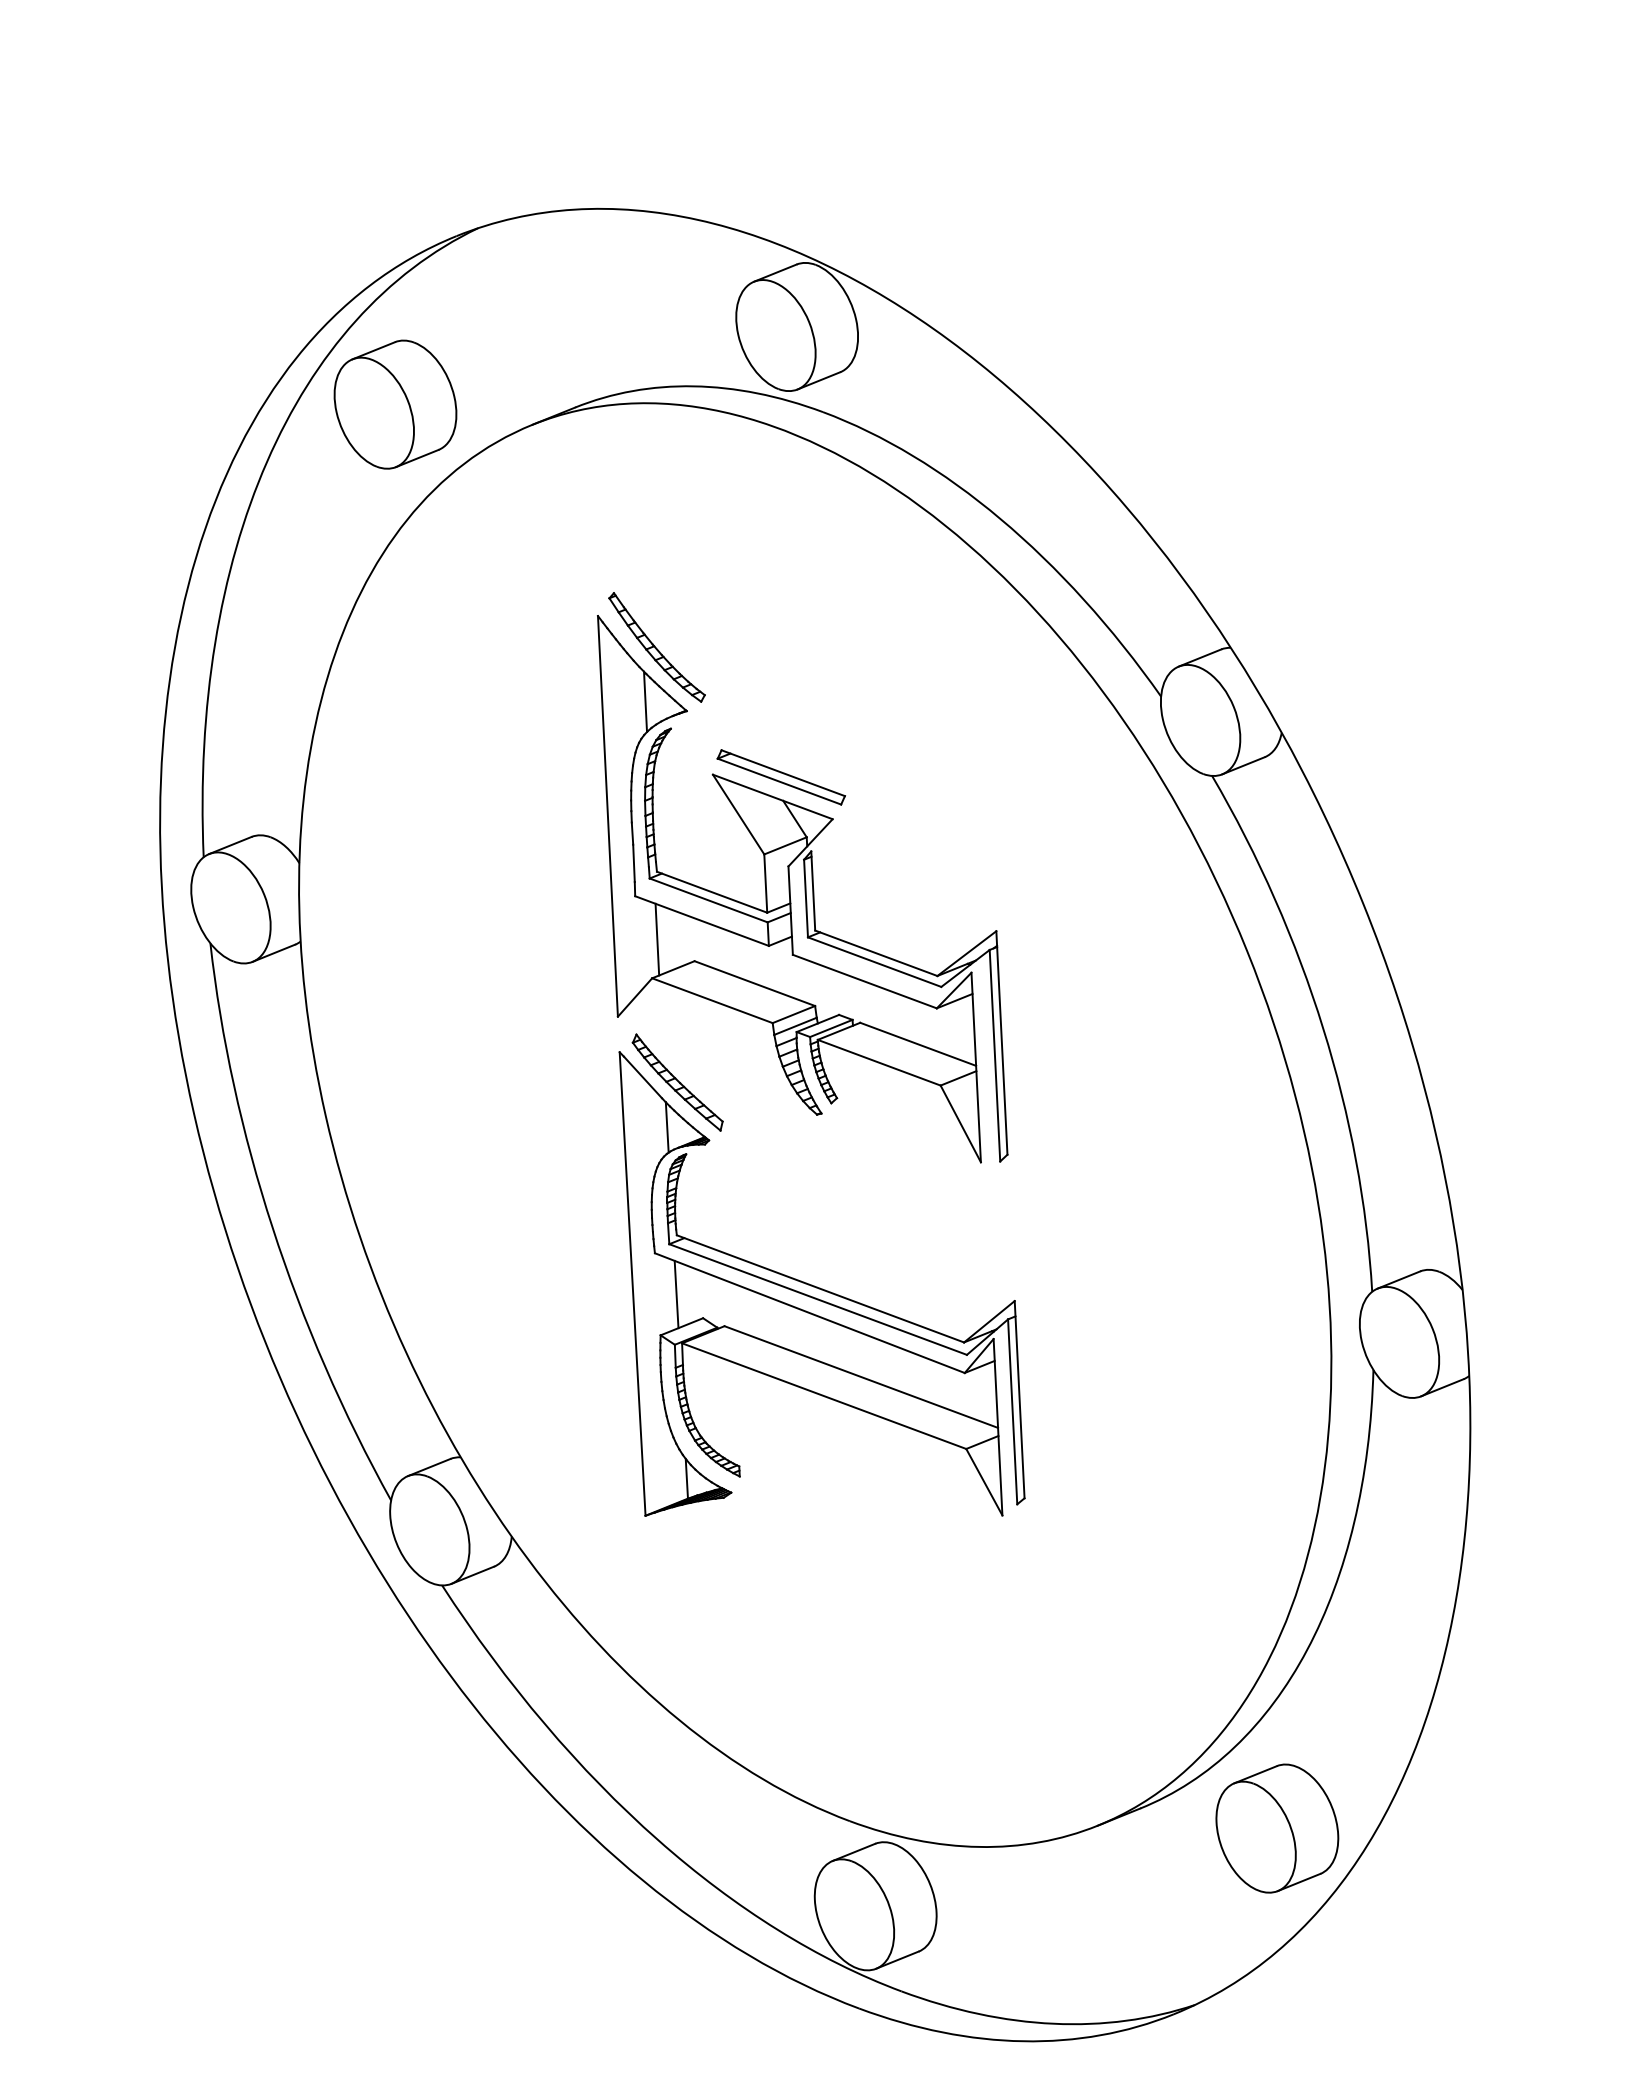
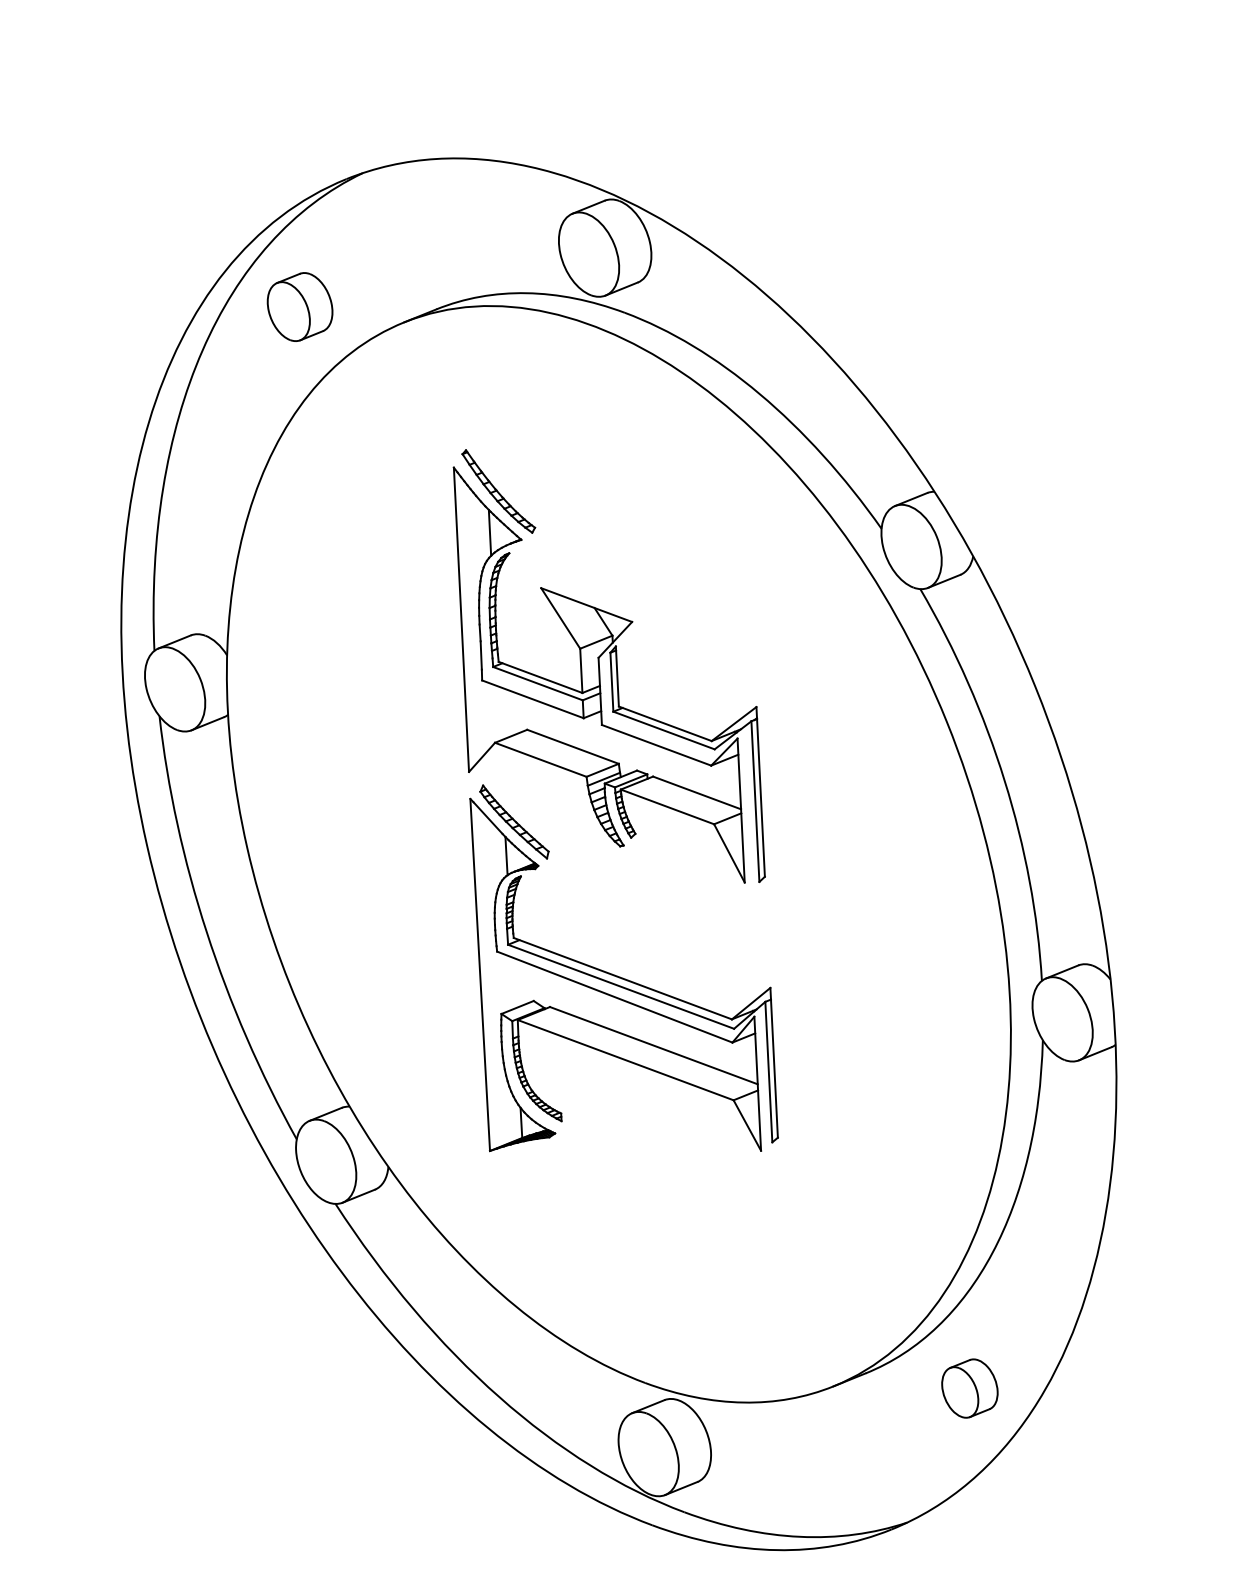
part: (395, 404) -> (300, 307), size x0.7
part: (781, 777) -> (593, 590), removed
line: (657, 939) -> (499, 713), removed
line: (676, 1294) -> (513, 982), removed
part: (1277, 1828) -> (969, 1388), size x0.6

